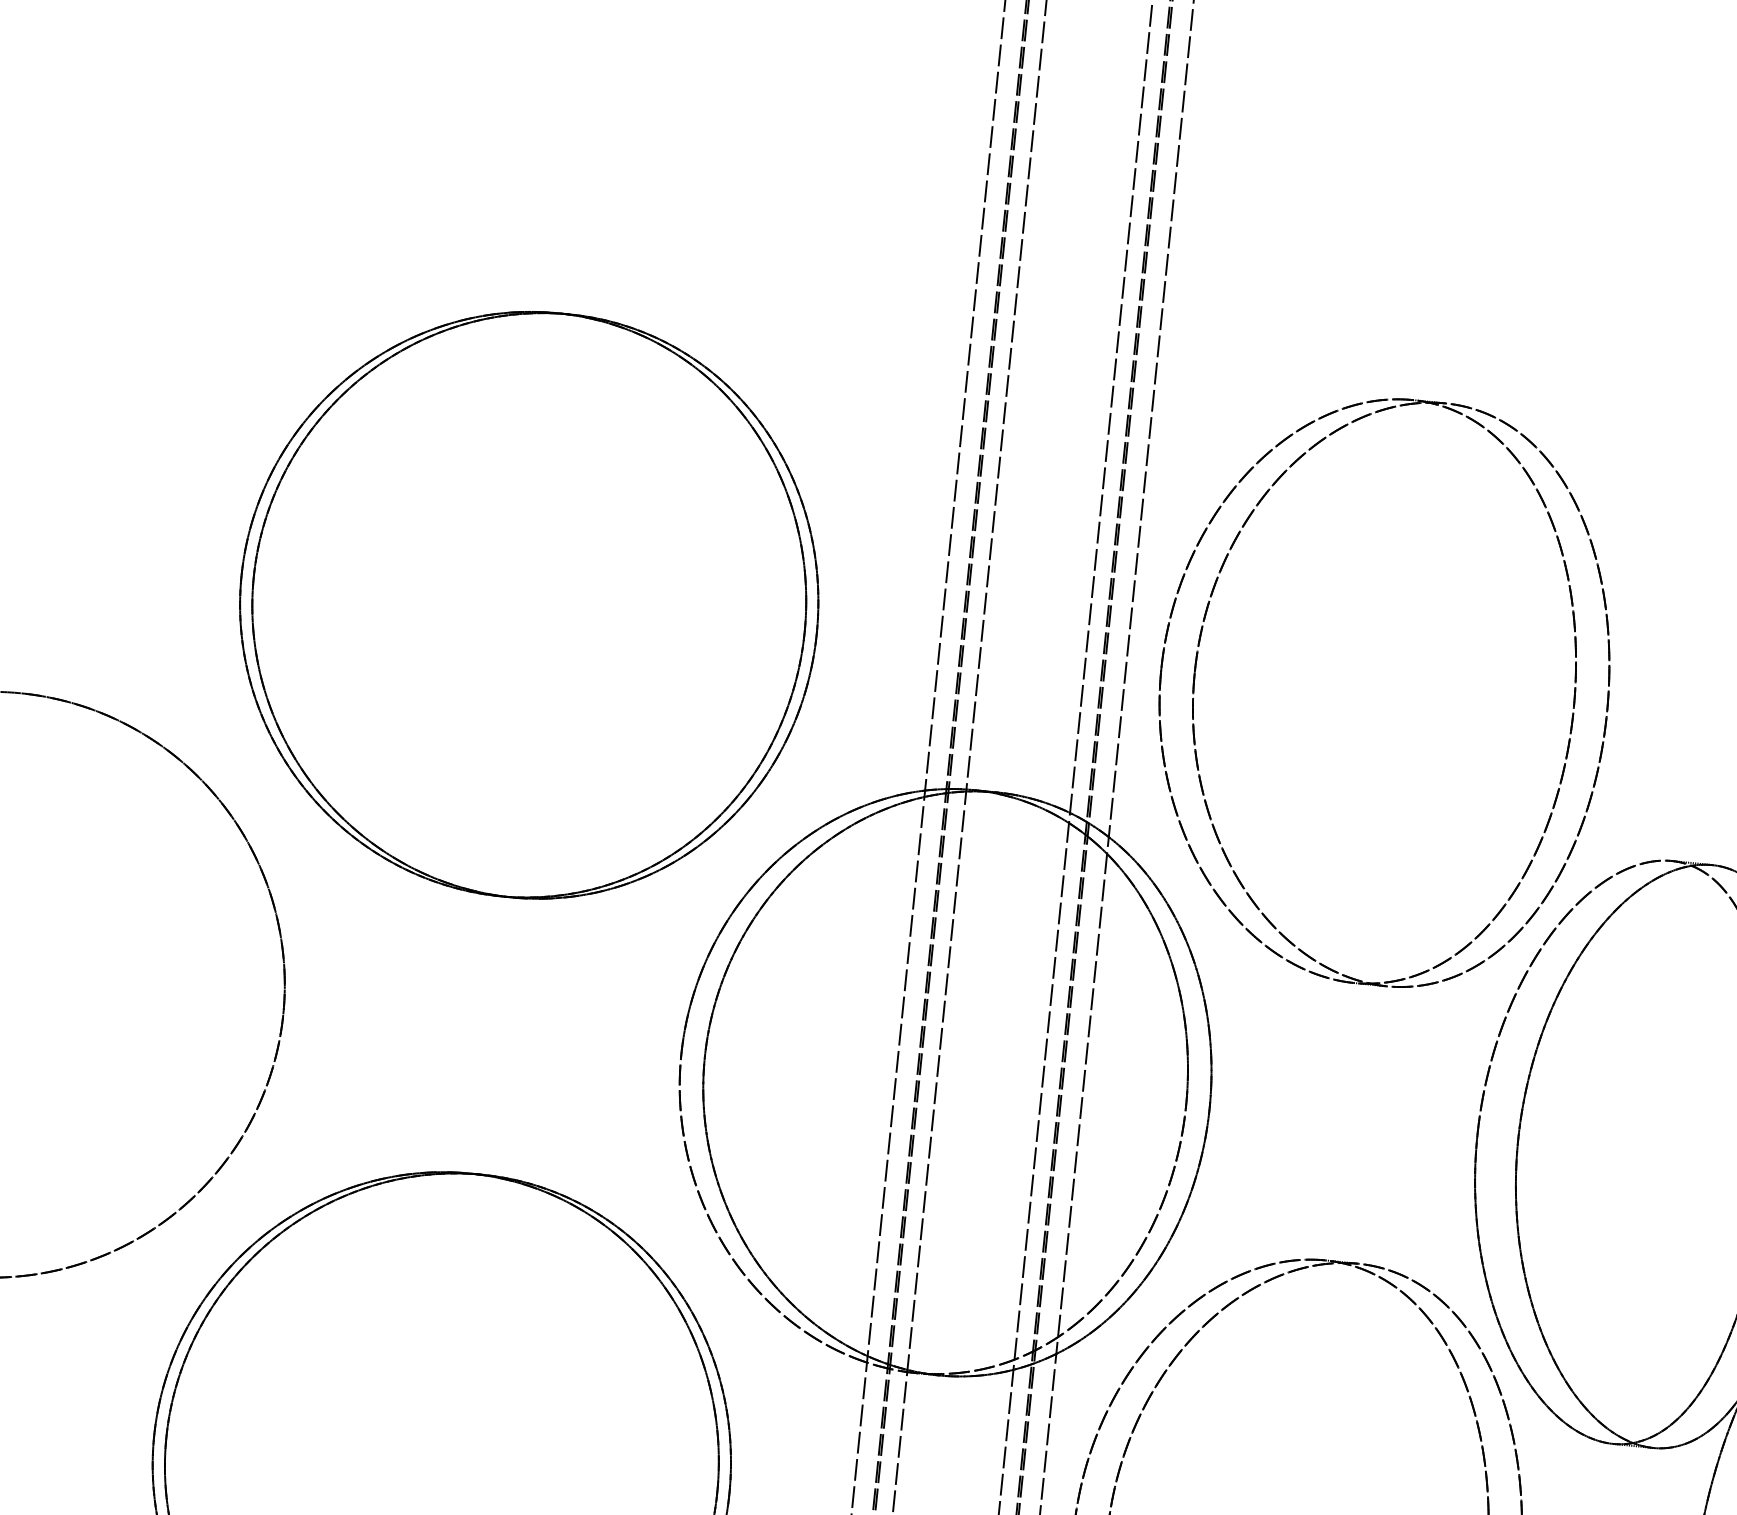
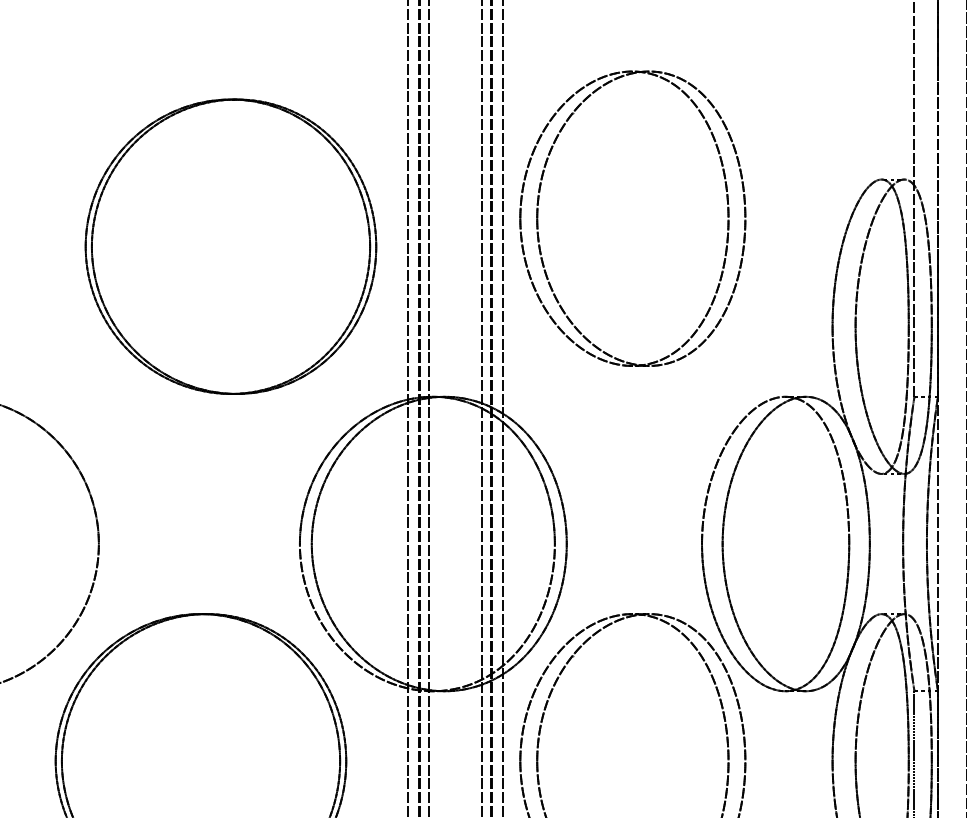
part: (528, 604) -> (230, 246), moved
part: (1197, 672) -> (538, 218), moved

